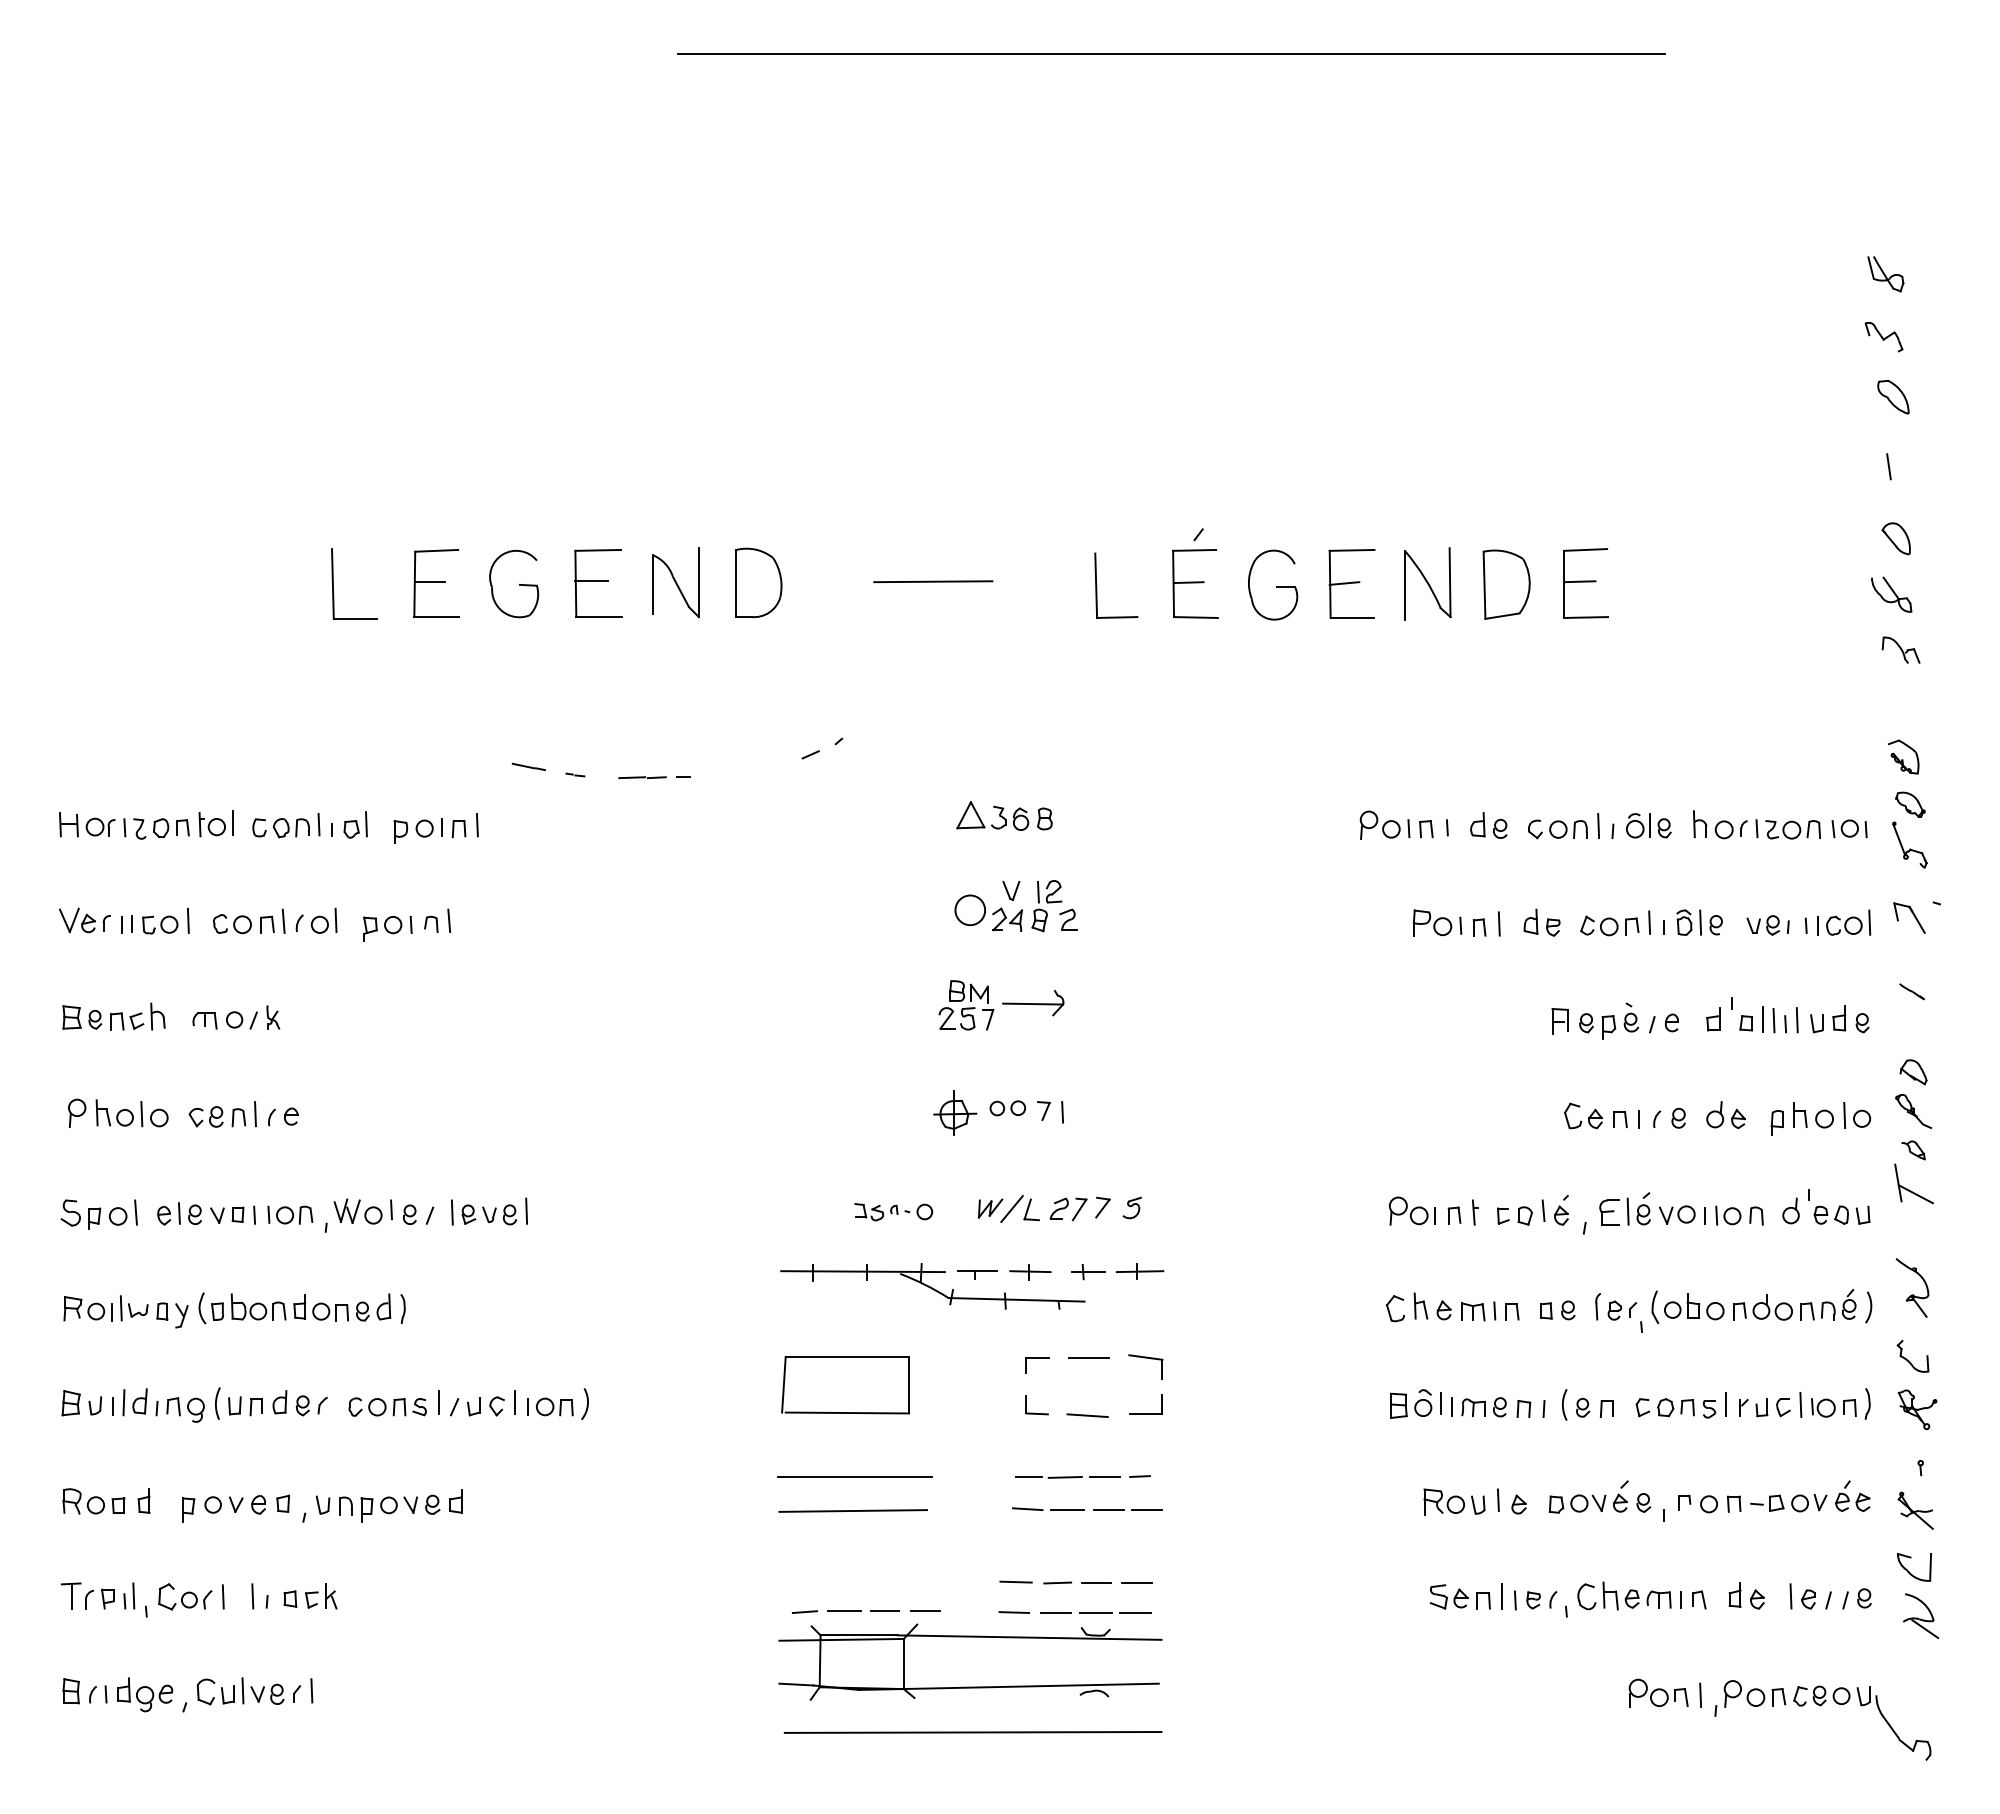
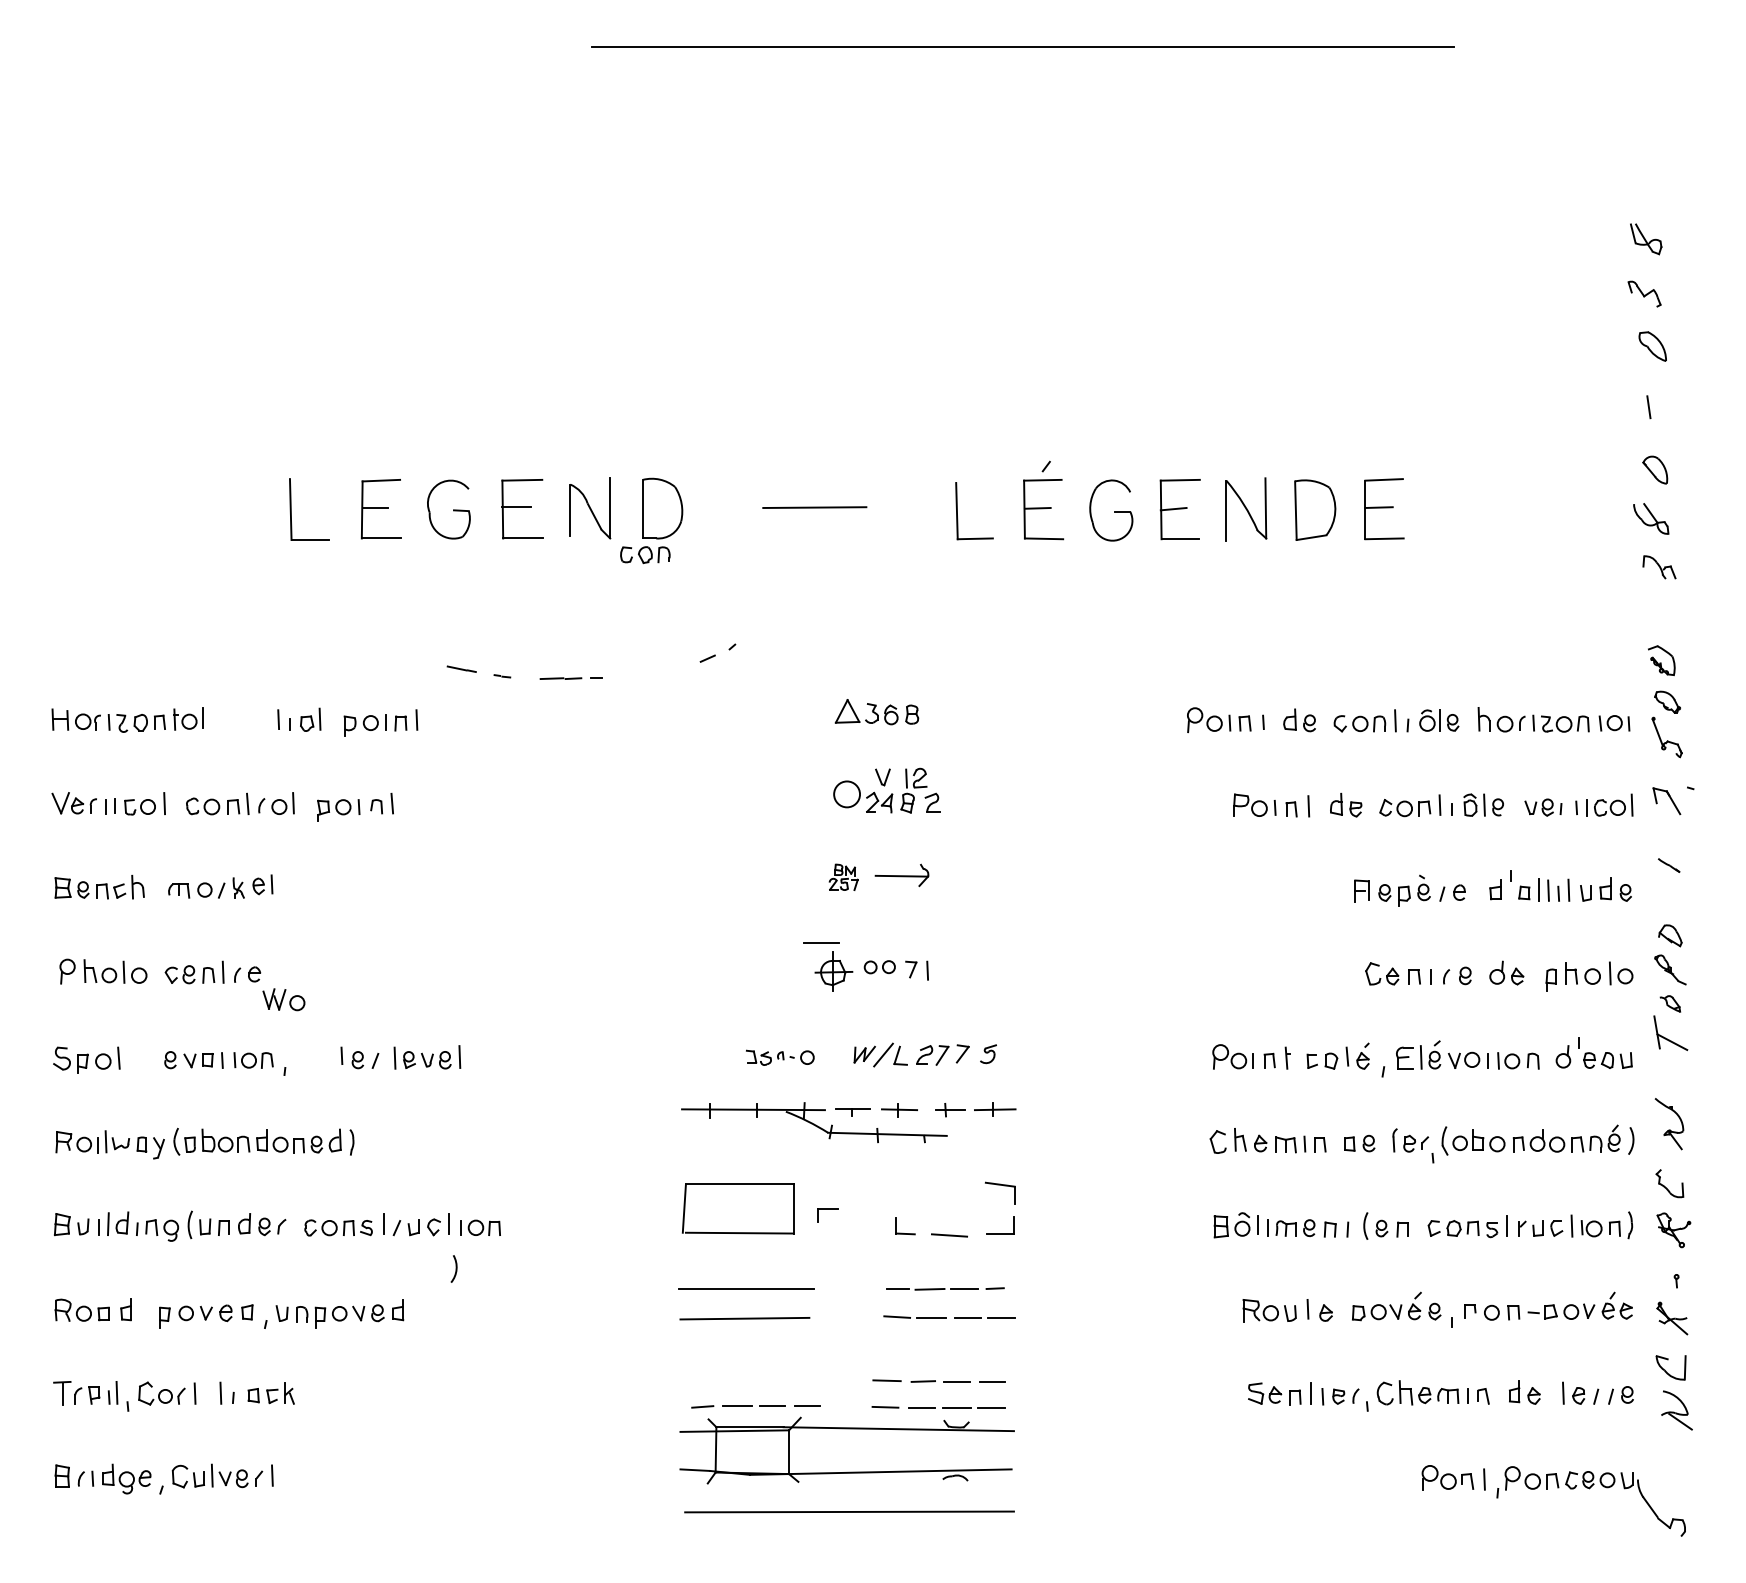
part: (280, 828) -> (644, 555), moved
part: (966, 1005) -> (843, 877), size x0.6
part: (357, 1211) -> (283, 999), moved
part: (168, 1213) -> (262, 884), moved
line: (1088, 1357) -> (821, 942), moved
part: (1037, 1358) -> (828, 1209), moved
arc: (586, 1405) -> (455, 1270), moved

